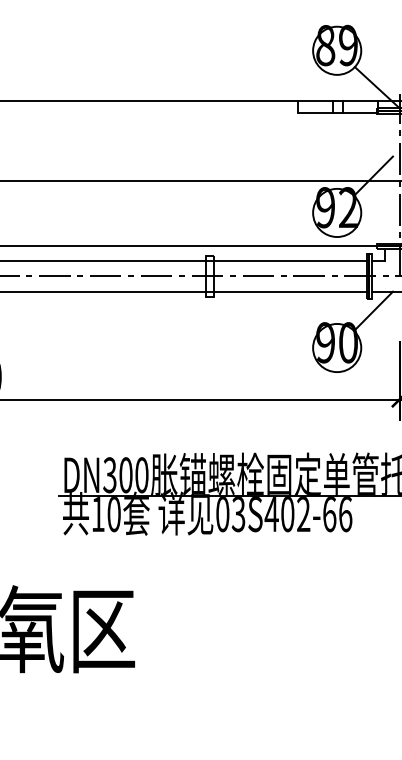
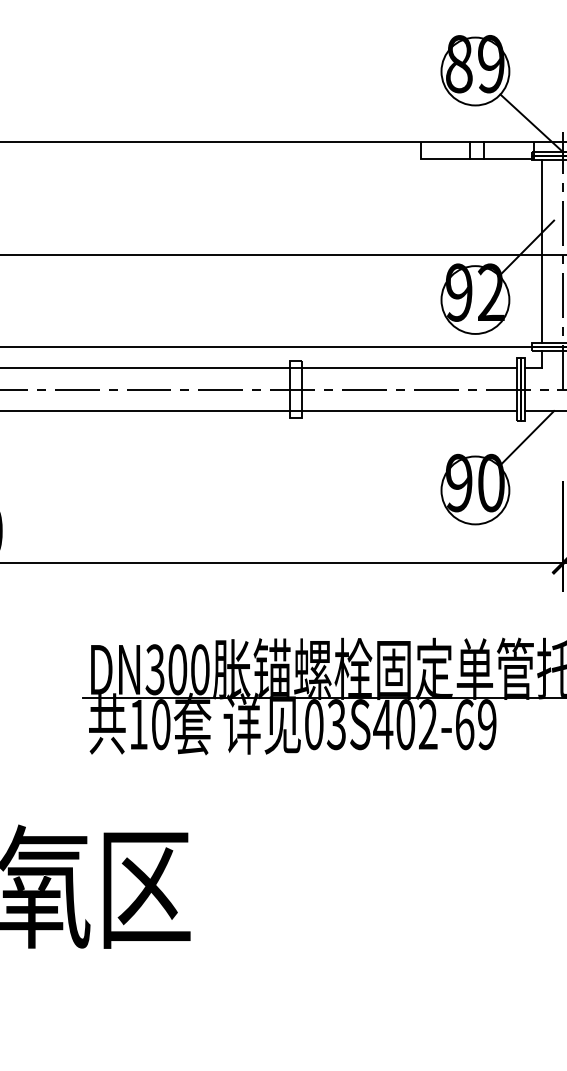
line: (384, 178) -> (542, 251), added
text: (345, 514) -> (487, 724), 03S402-66 -> 03S402-69

